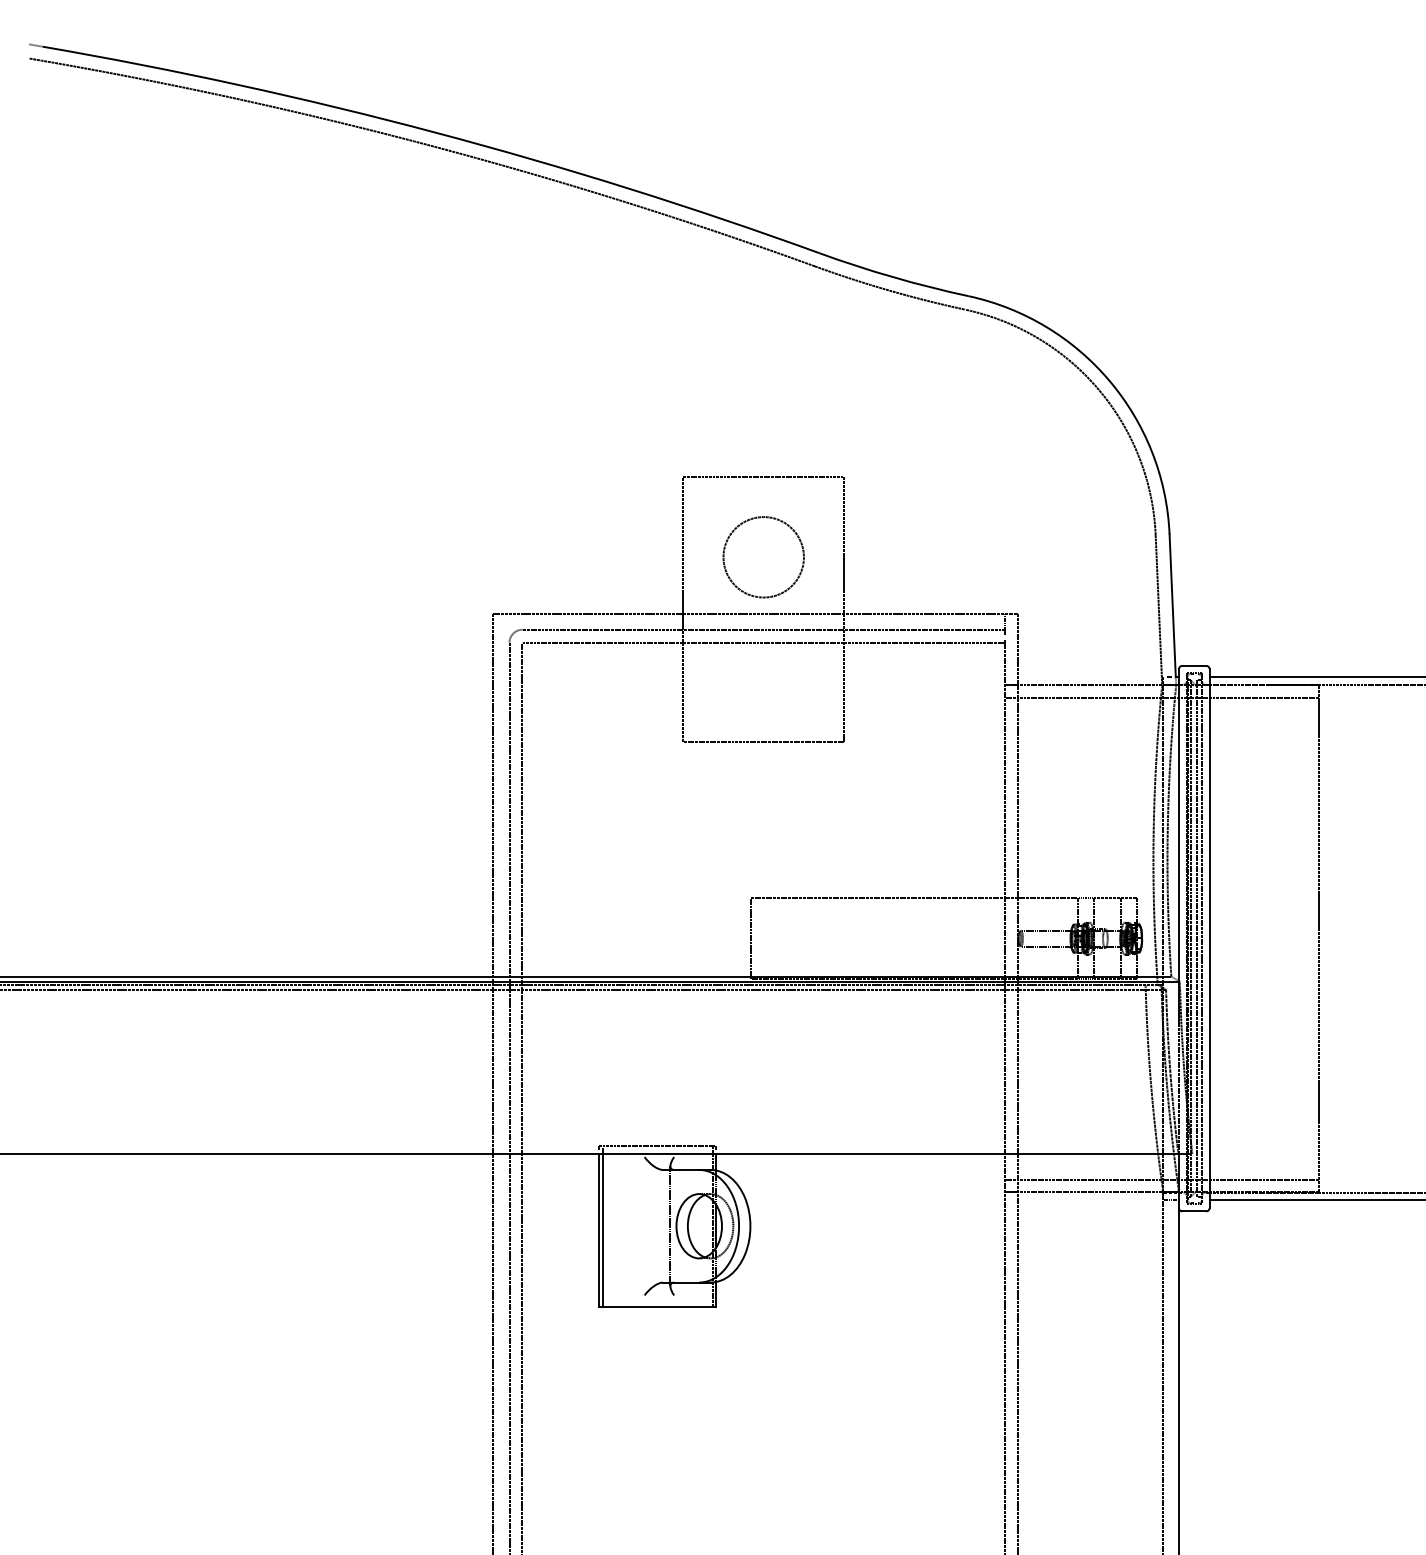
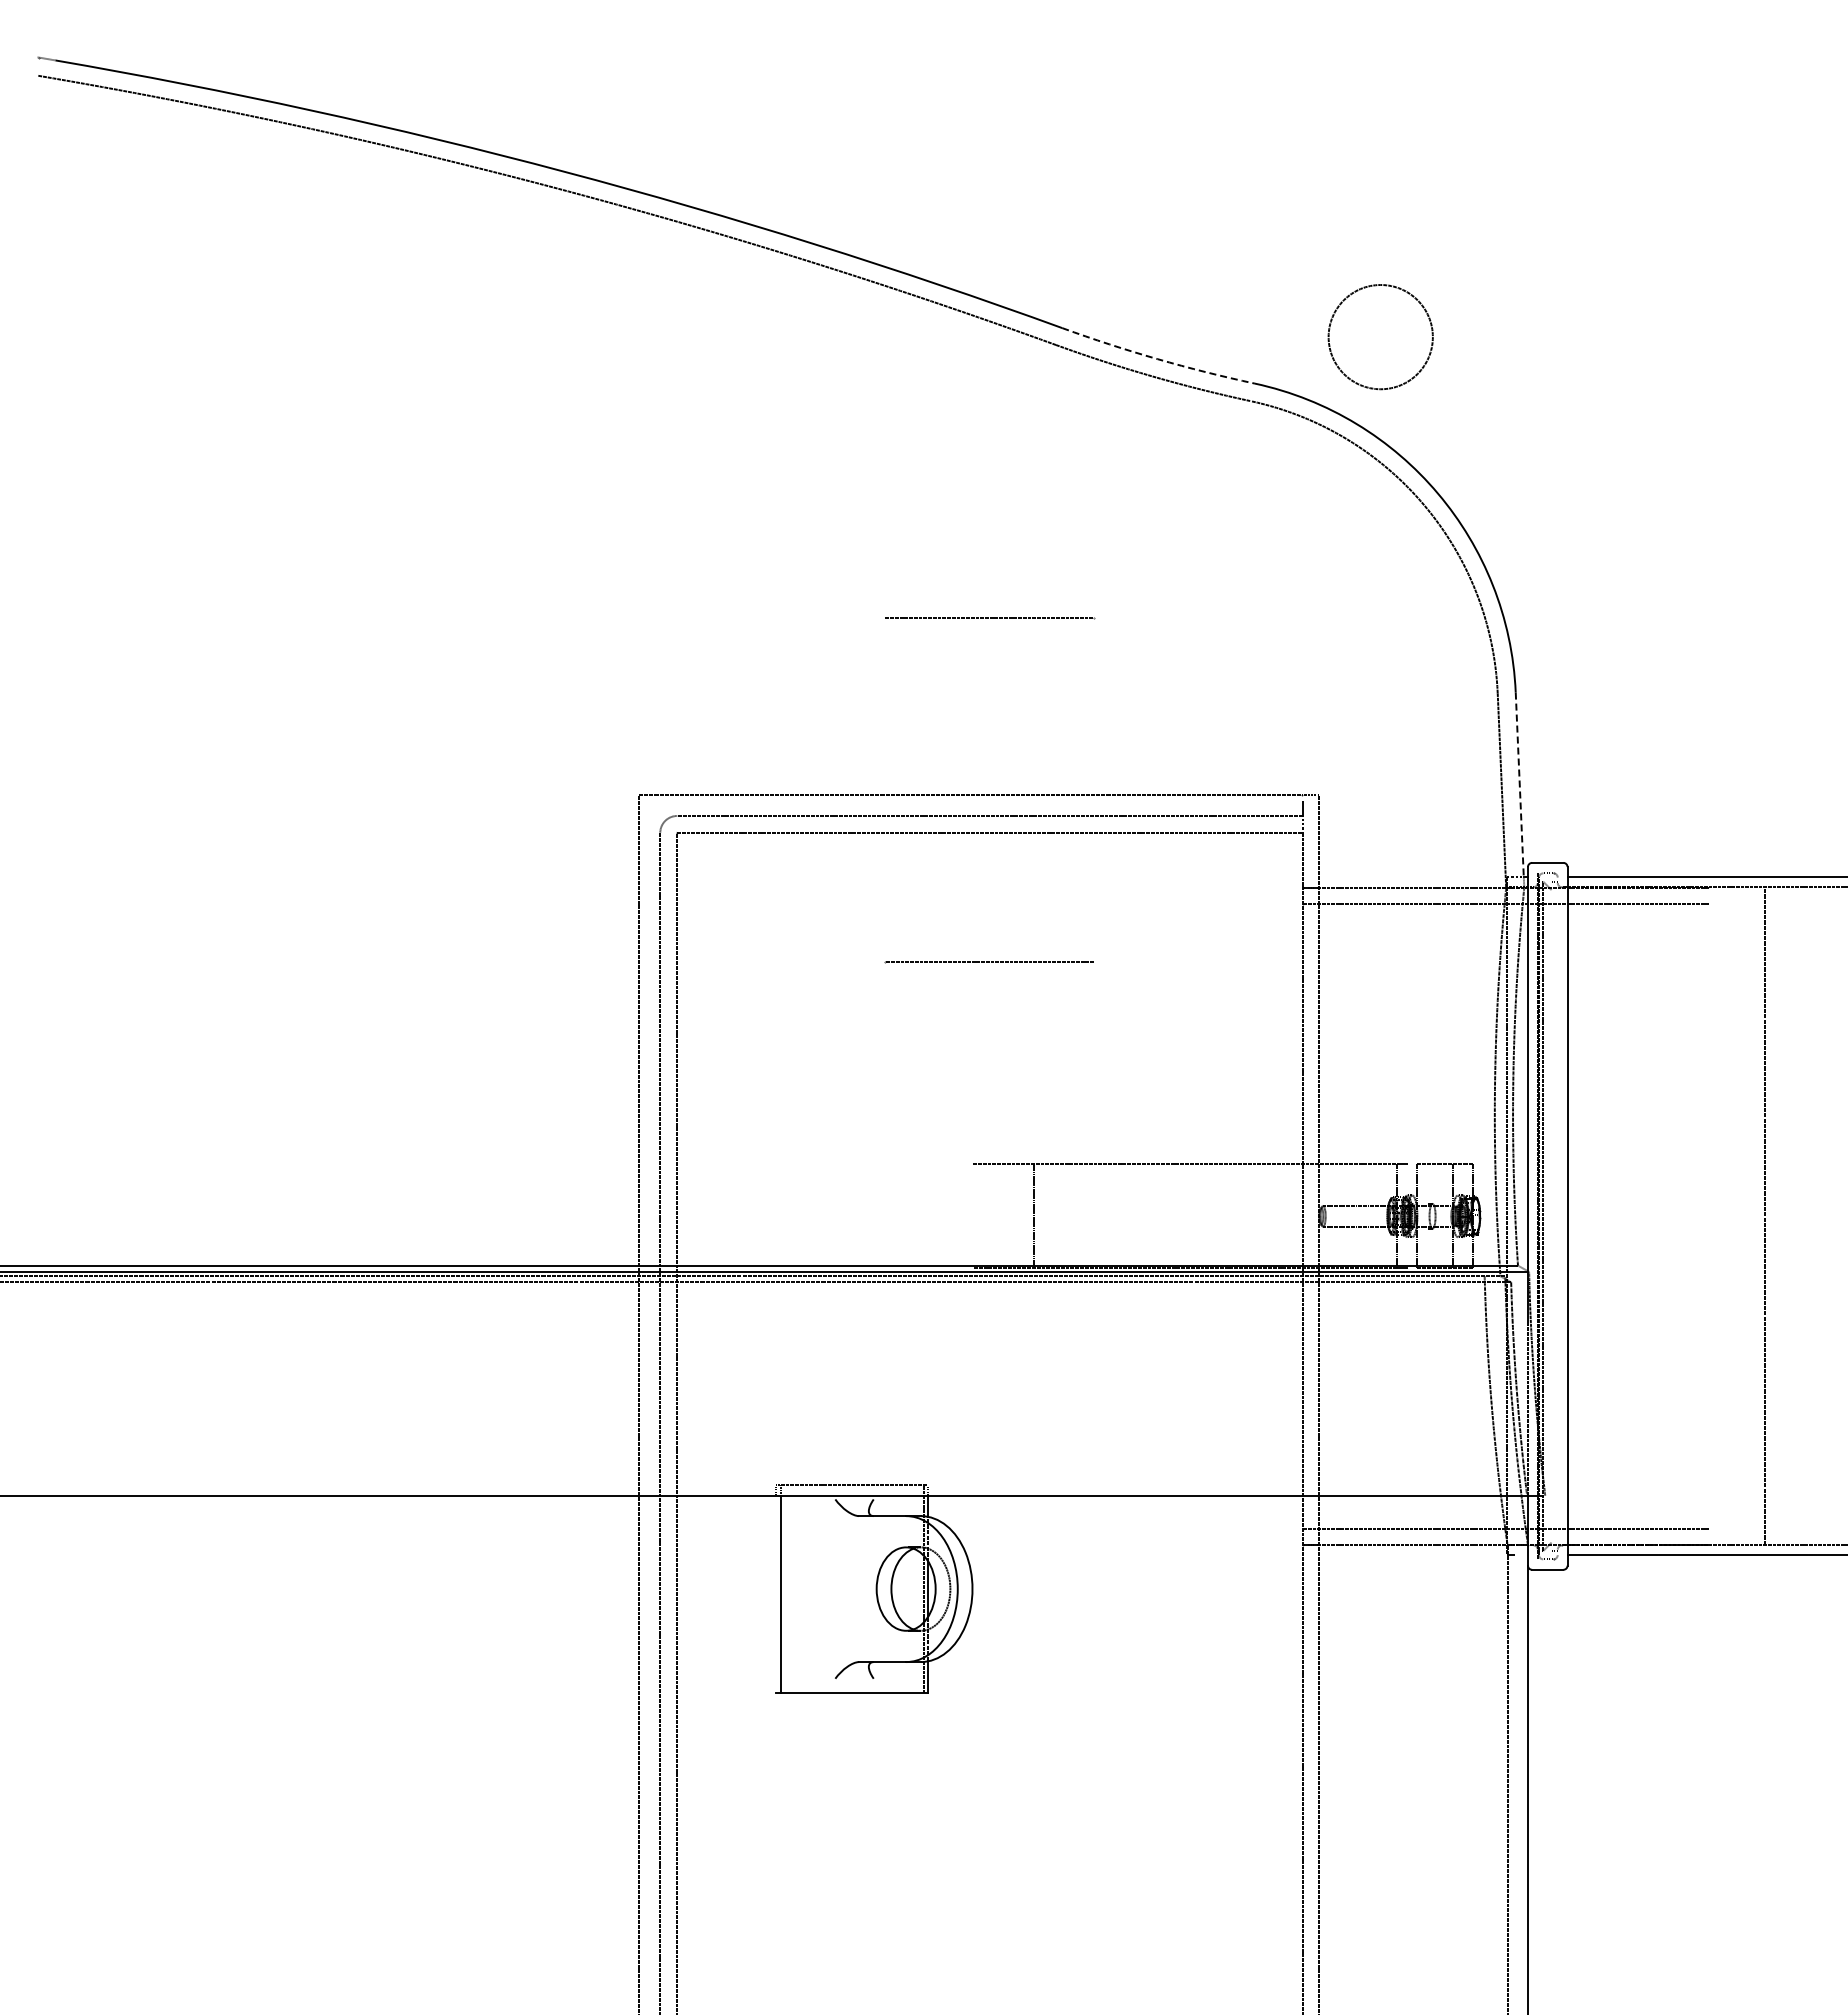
arc: (893, 277) -> (1157, 359), solid -> dashed
circle: (763, 557) -> (1380, 337), moved
line: (1172, 606) -> (1519, 785), solid -> dashed
line: (683, 609) -> (885, 789), removed
line: (844, 609) -> (1094, 789), removed
line: (1319, 937) -> (1765, 1215), moved
line: (751, 938) -> (1034, 1216), moved
line: (1197, 938) -> (1551, 1216), removed
line: (1201, 938) -> (1557, 1216), removed
line: (670, 1225) -> (868, 1588), removed
line: (599, 1230) -> (776, 1594), removed

